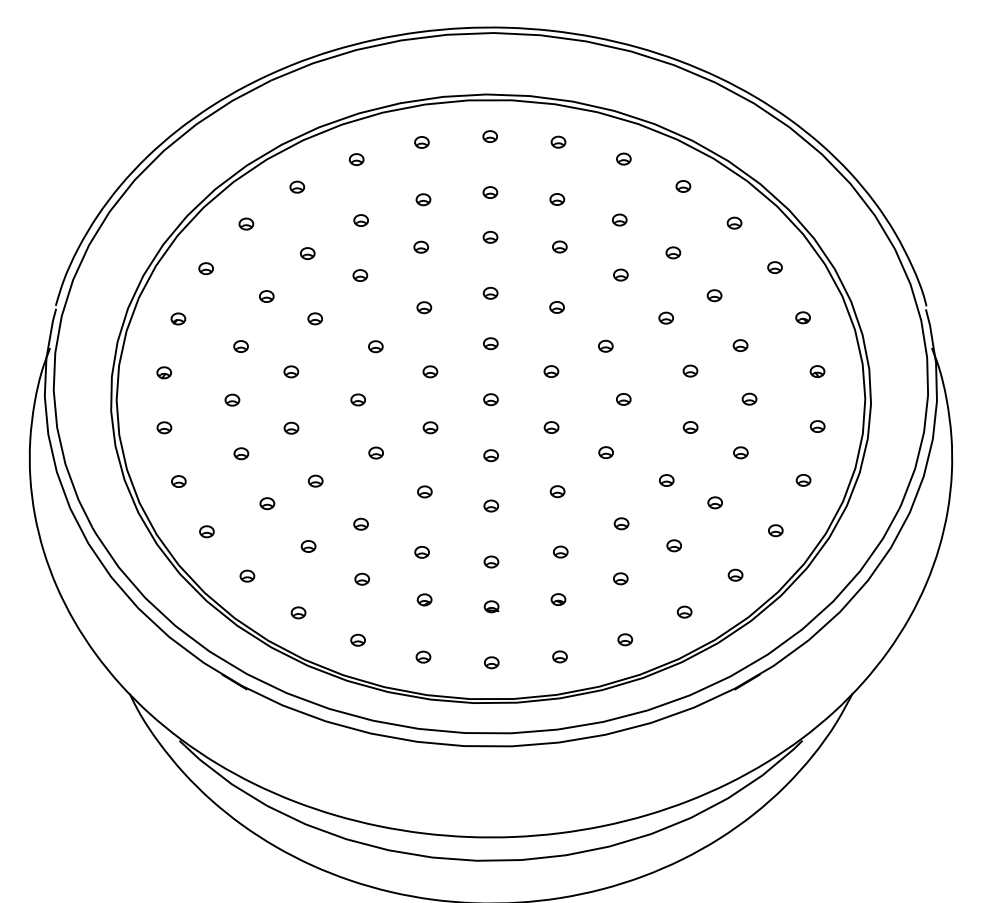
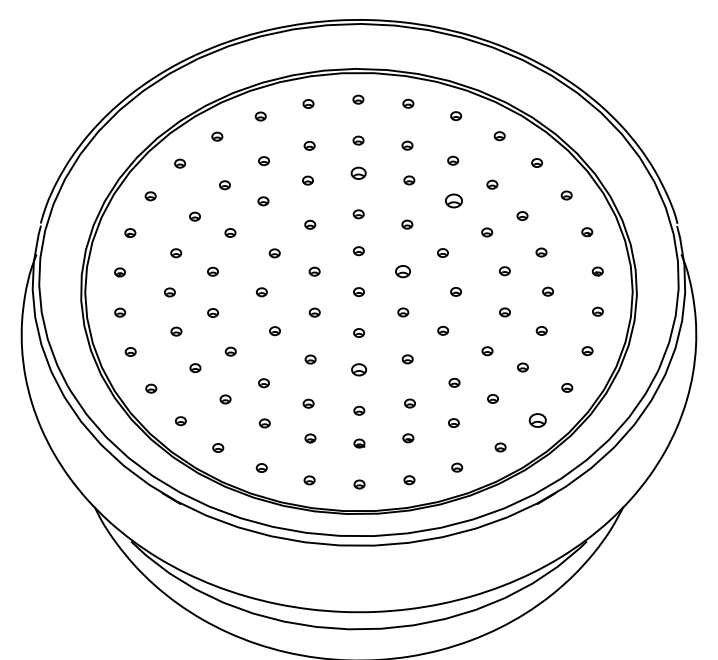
part: (490, 237) -> (358, 173), size x1.4
part: (620, 274) -> (453, 200), size x1.6
part: (551, 371) -> (403, 271), size x1.4
part: (491, 505) -> (359, 369), size x1.4
part: (735, 575) -> (537, 420), size x1.6

